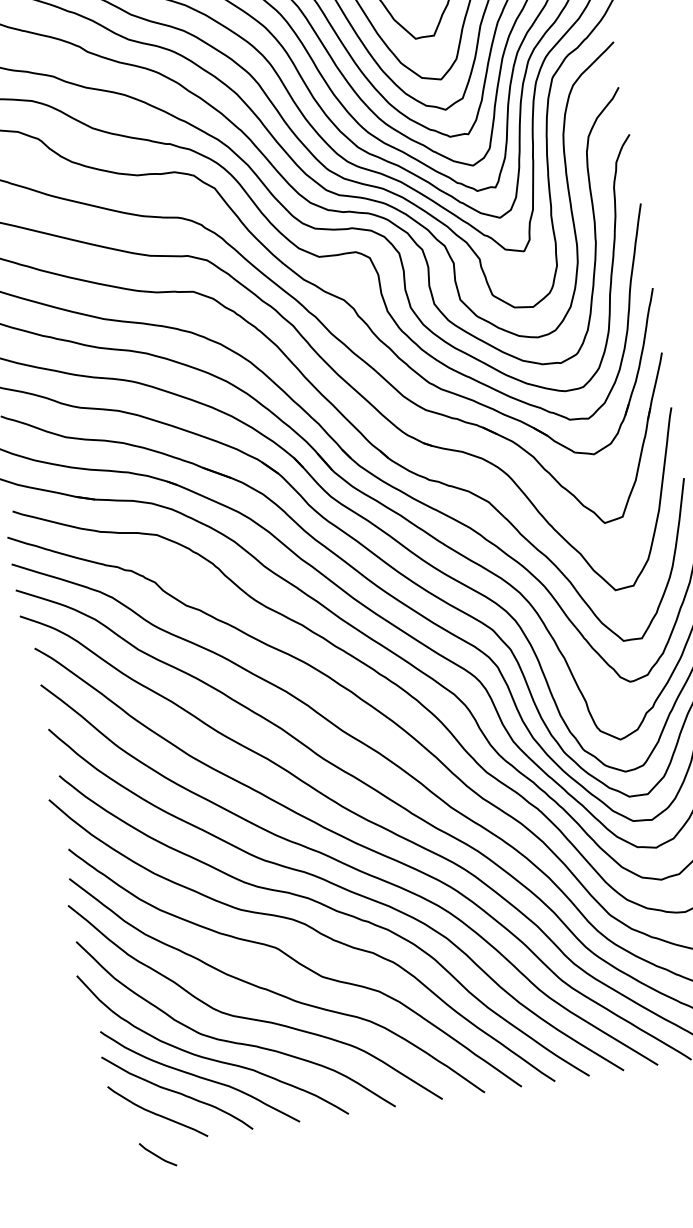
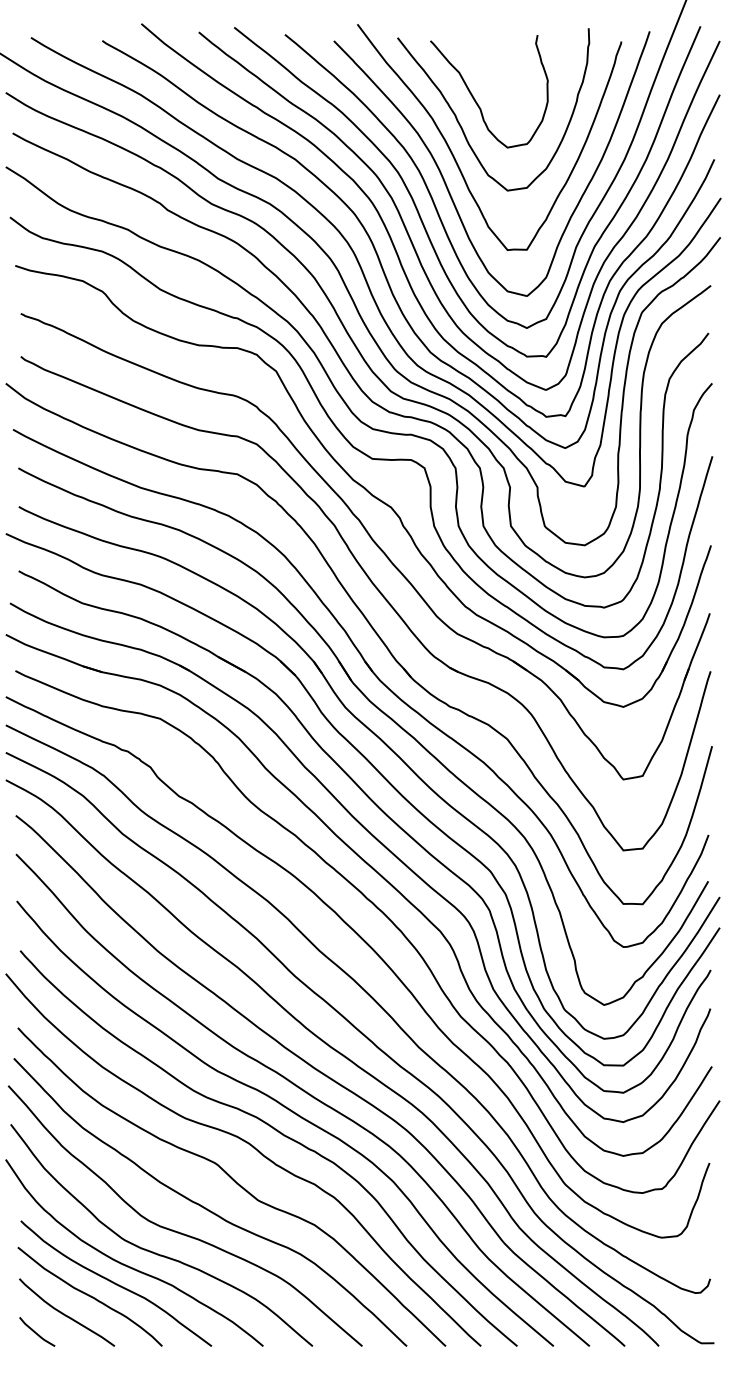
curve: (157, 1155) -> (36, 1332), moved

